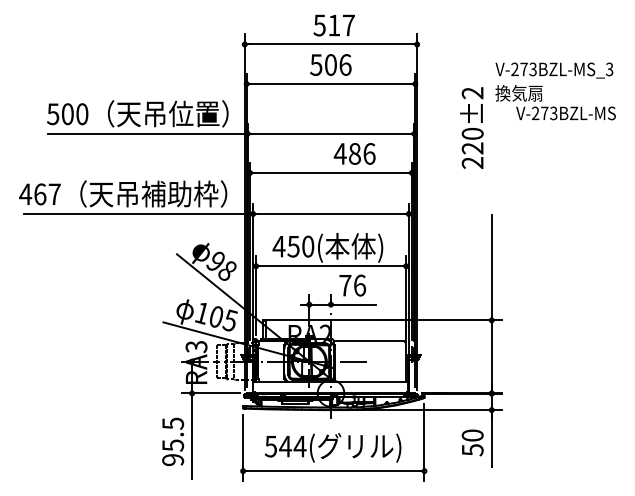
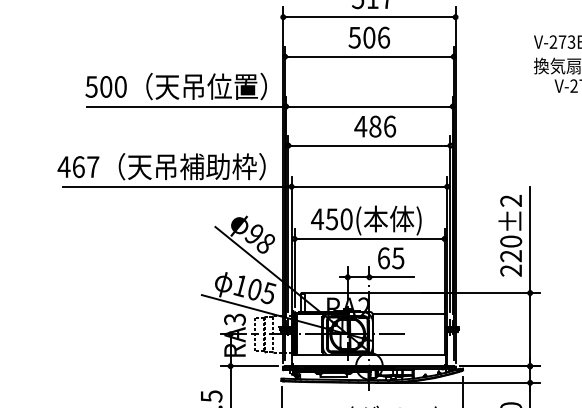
text: (471, 127) -> (509, 235), moved
text: (354, 153) -> (374, 126), moved
text: (352, 285) -> (390, 258), 76 -> 65

